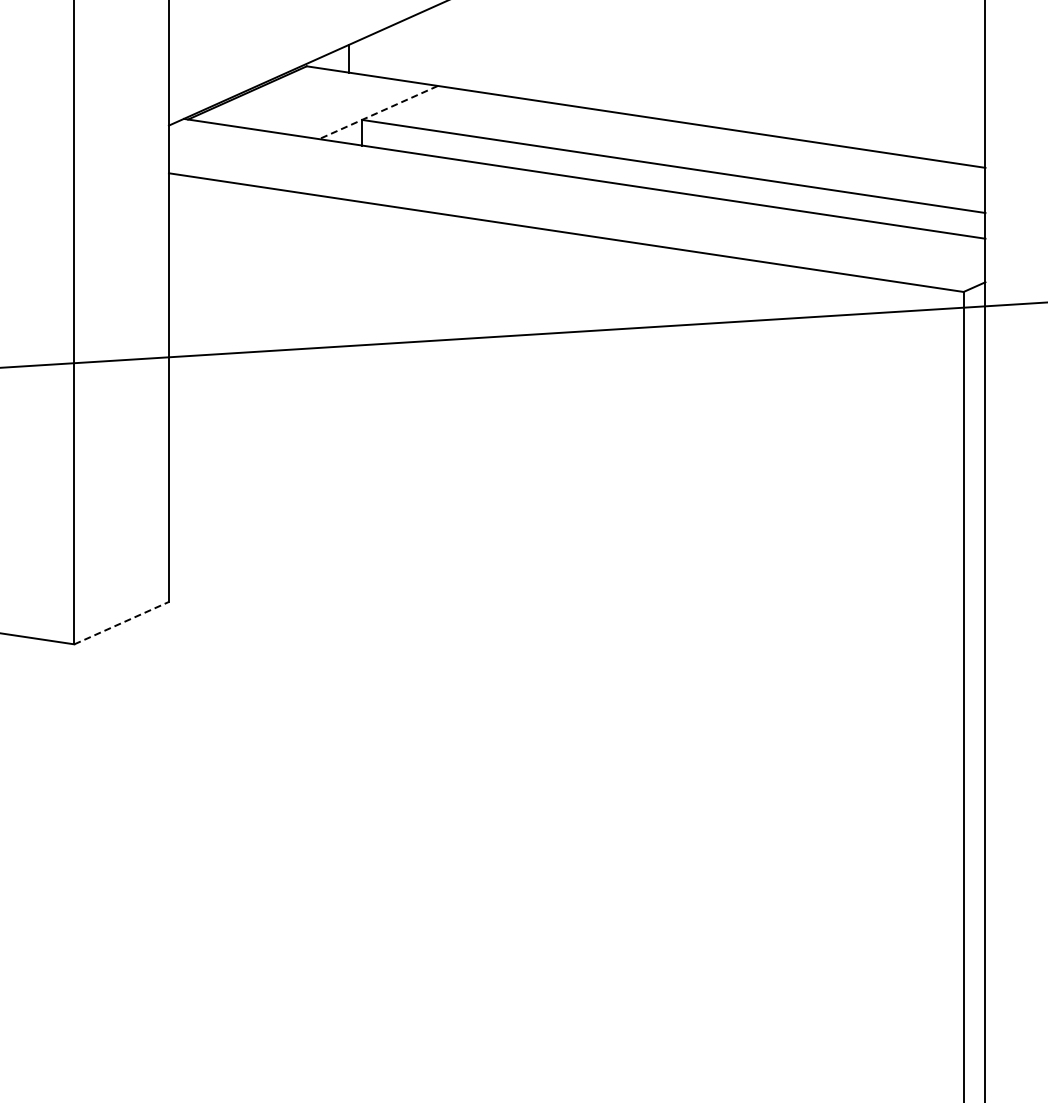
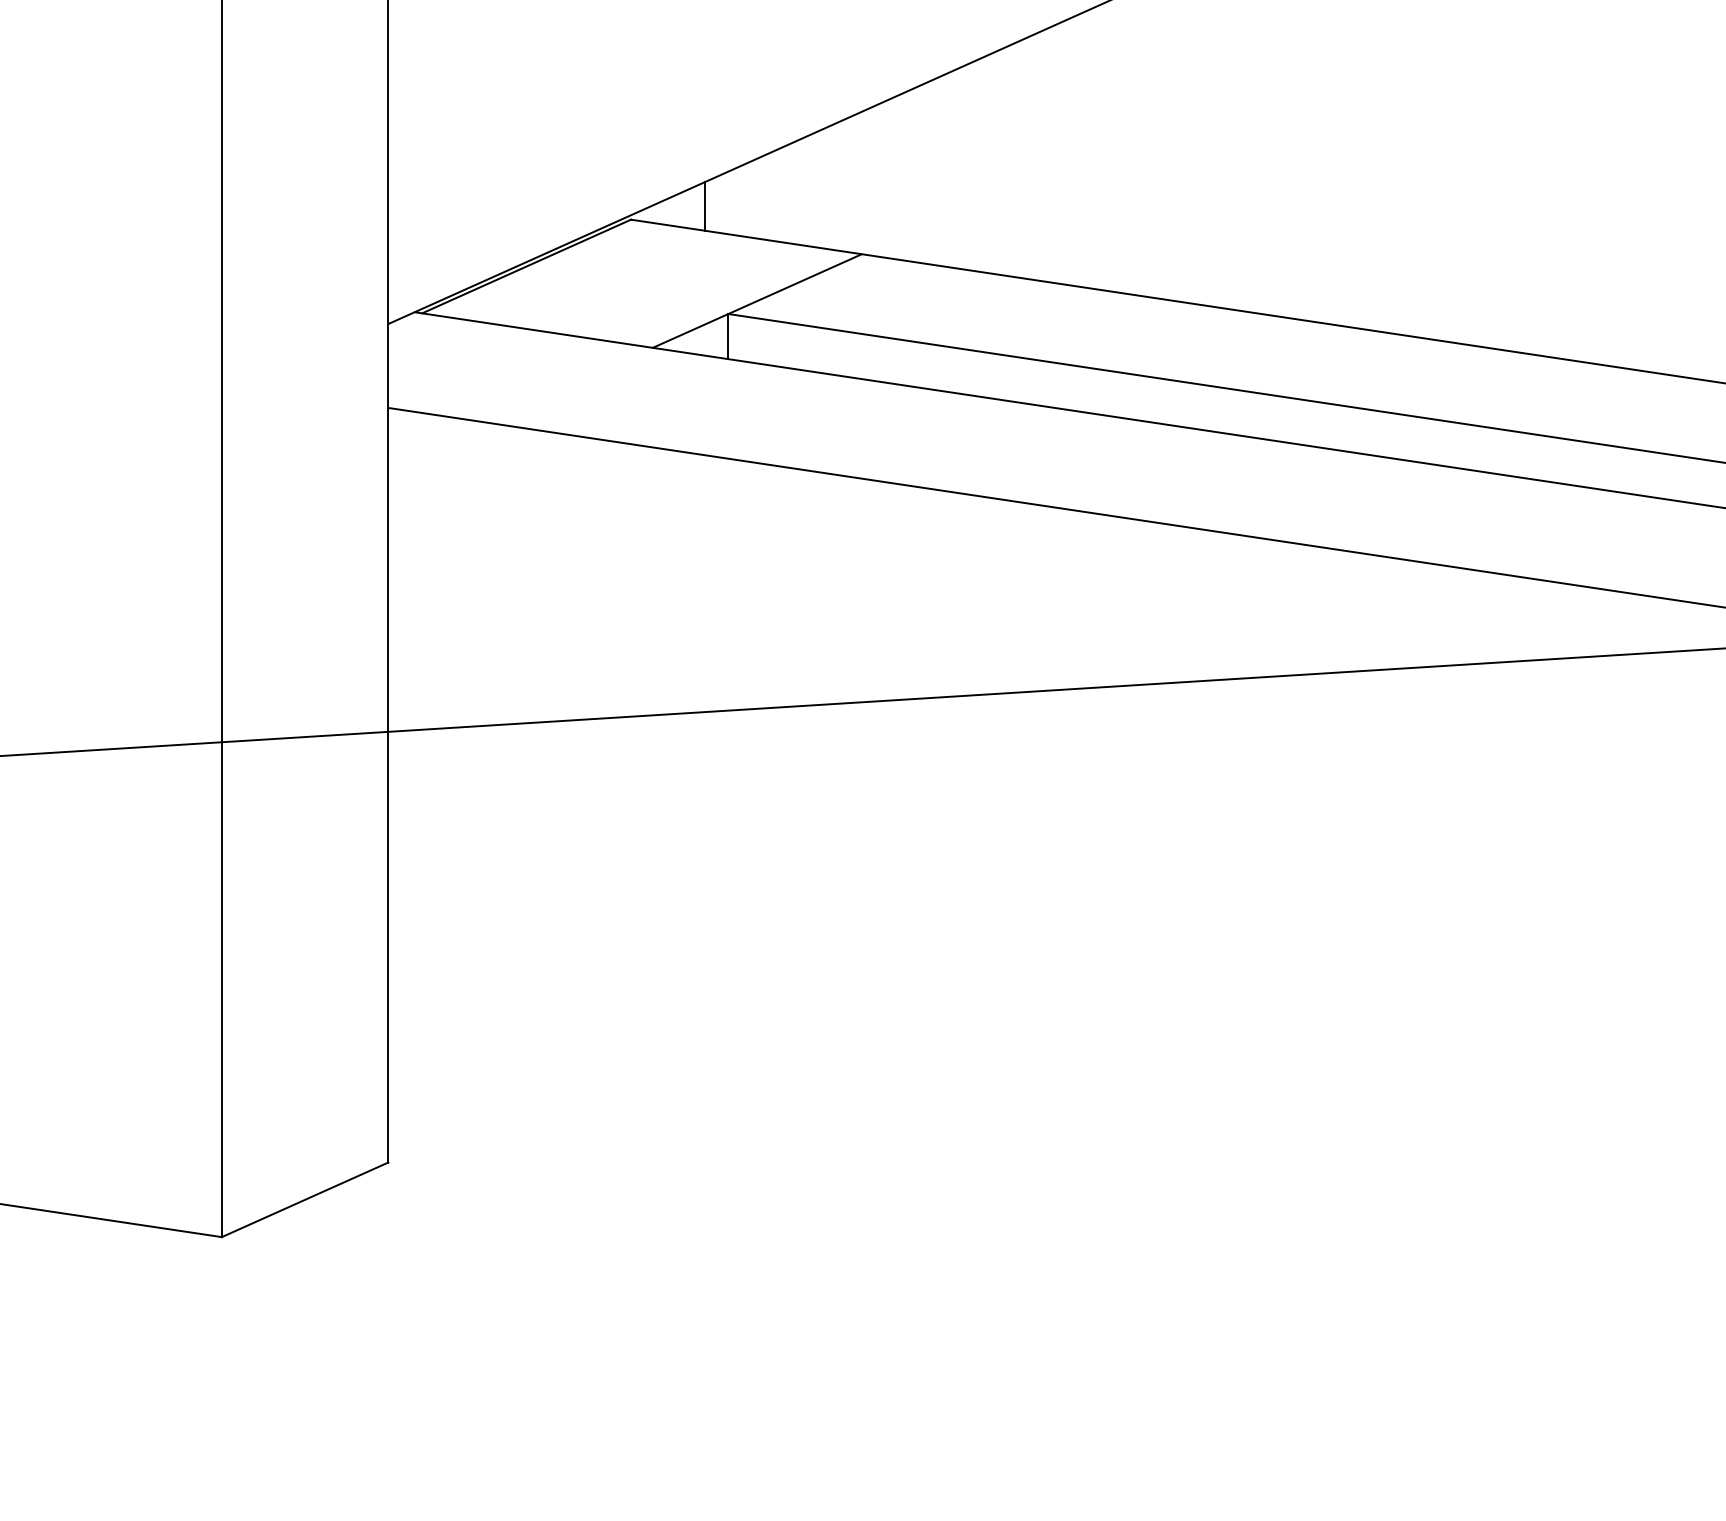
line: (378, 112) -> (757, 300), dashed -> solid
line: (121, 623) -> (304, 1200), dashed -> solid

